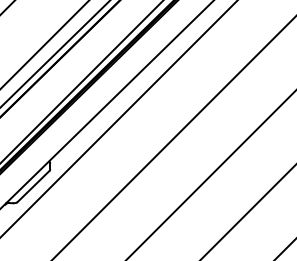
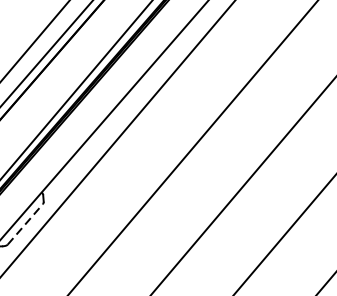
line: (33, 186) -> (25, 224), solid -> dashed

